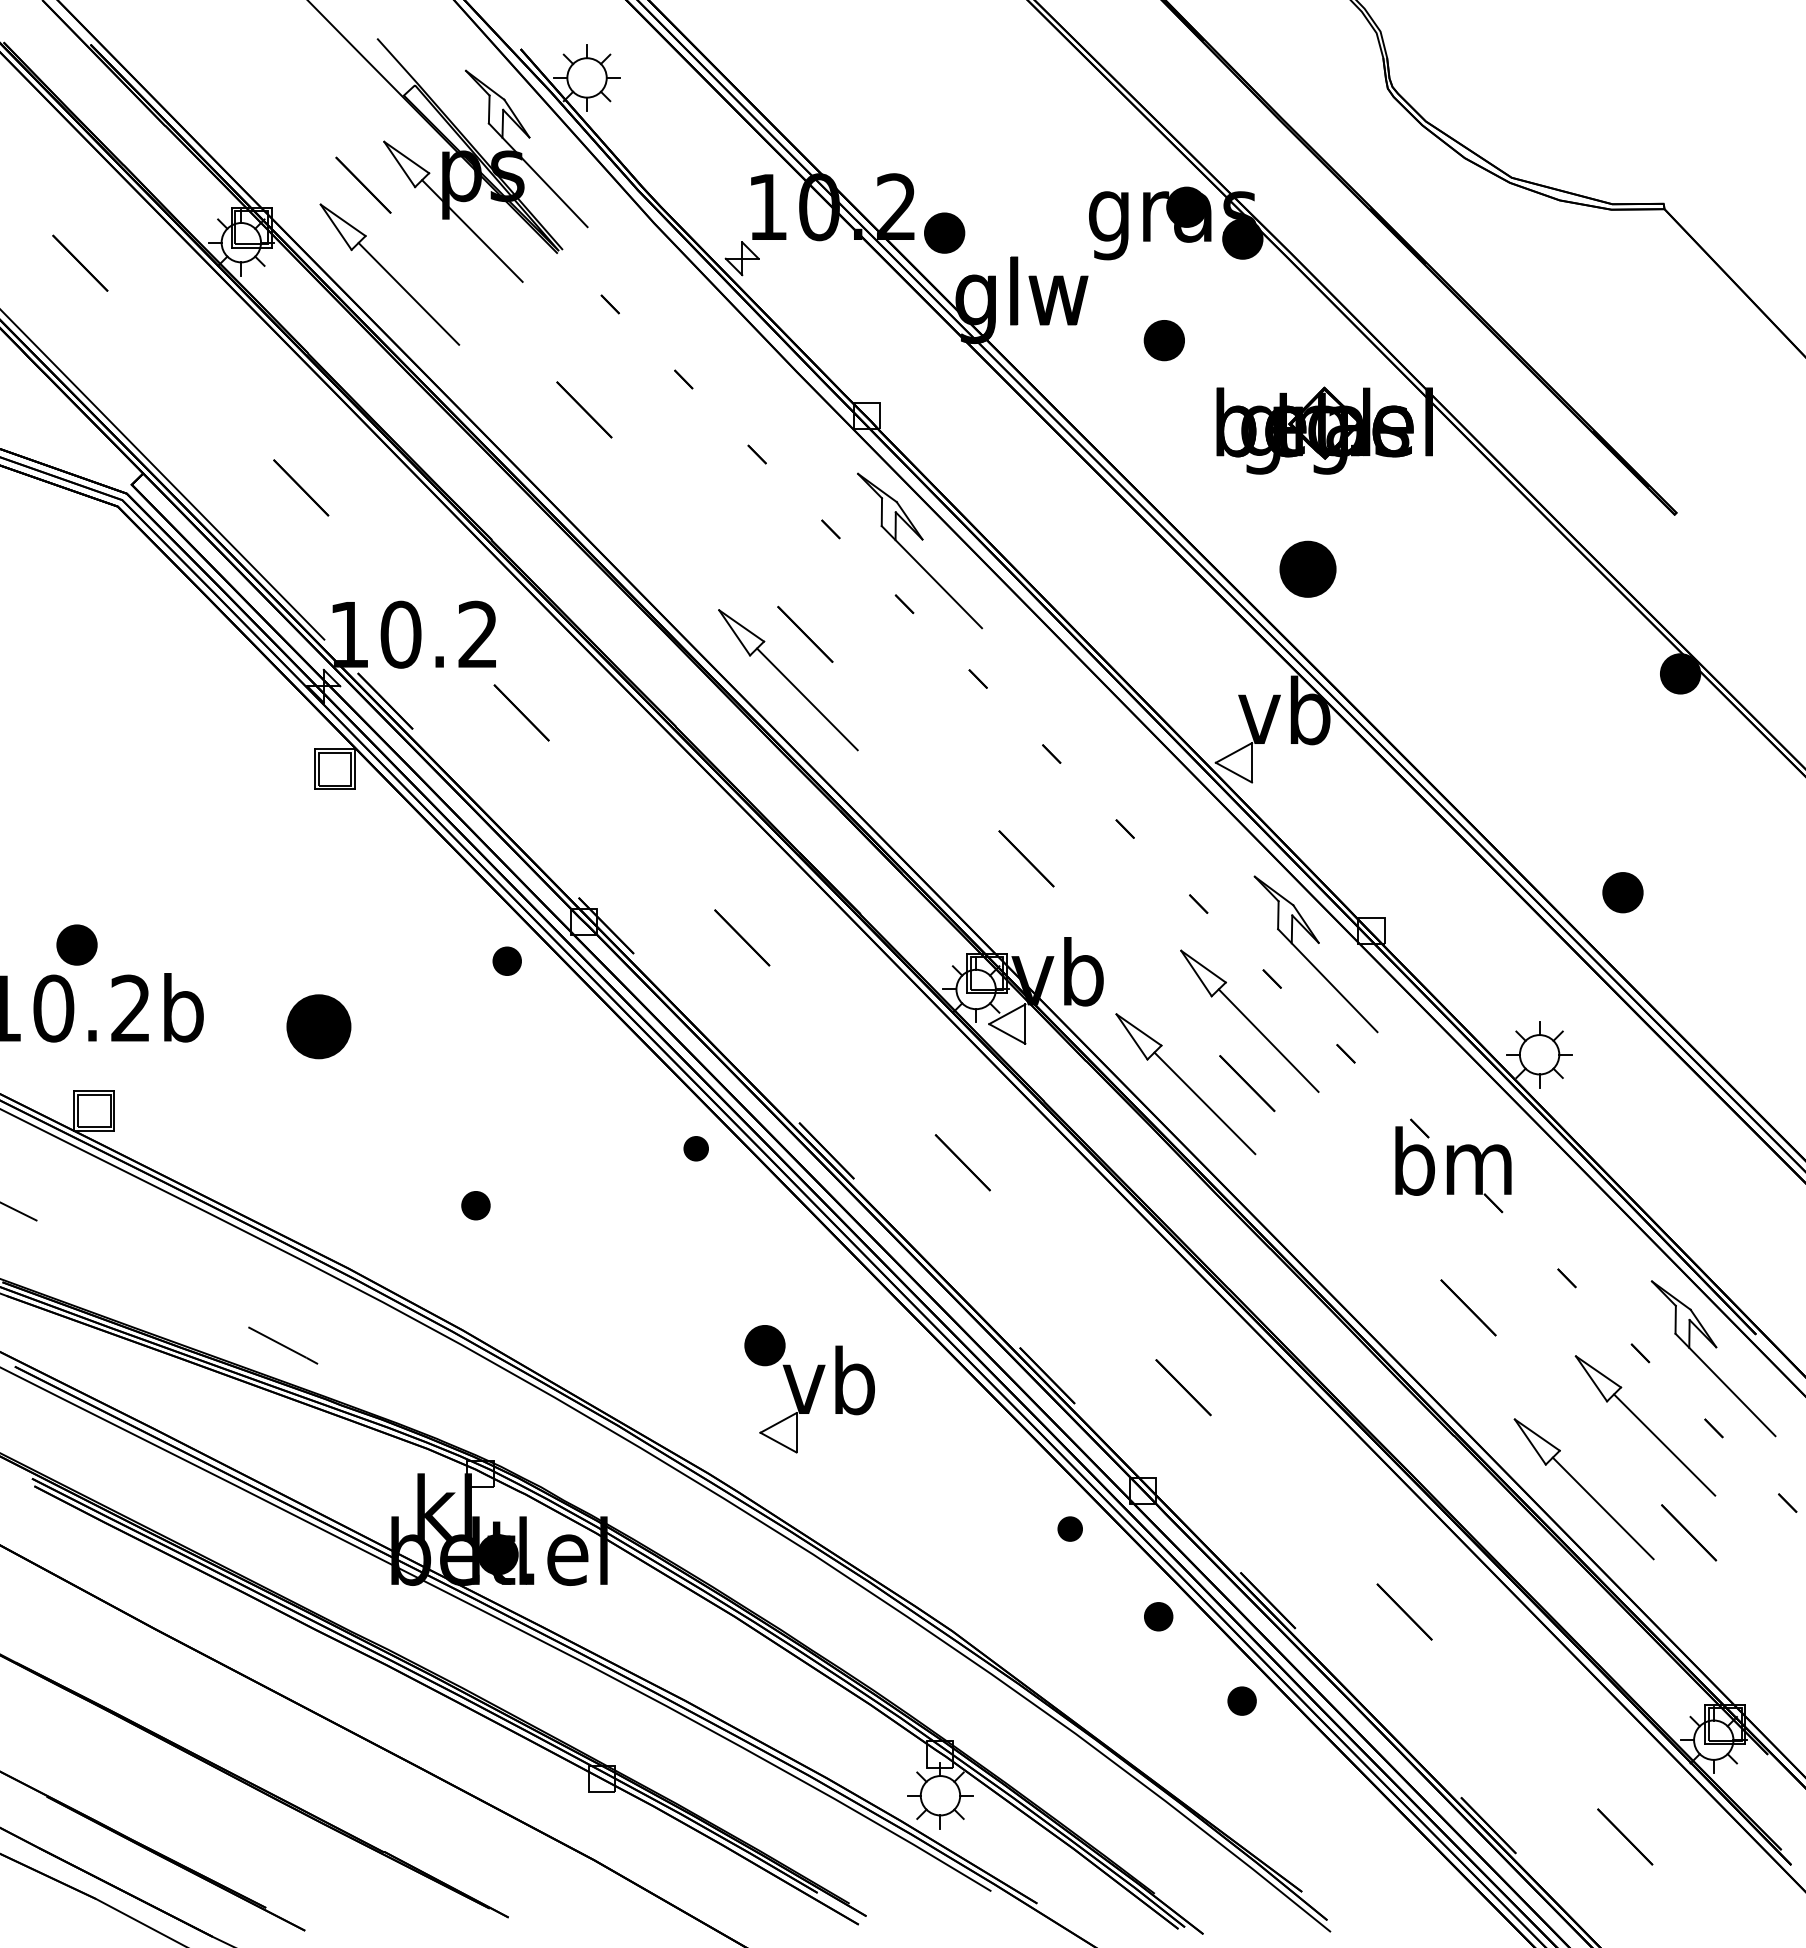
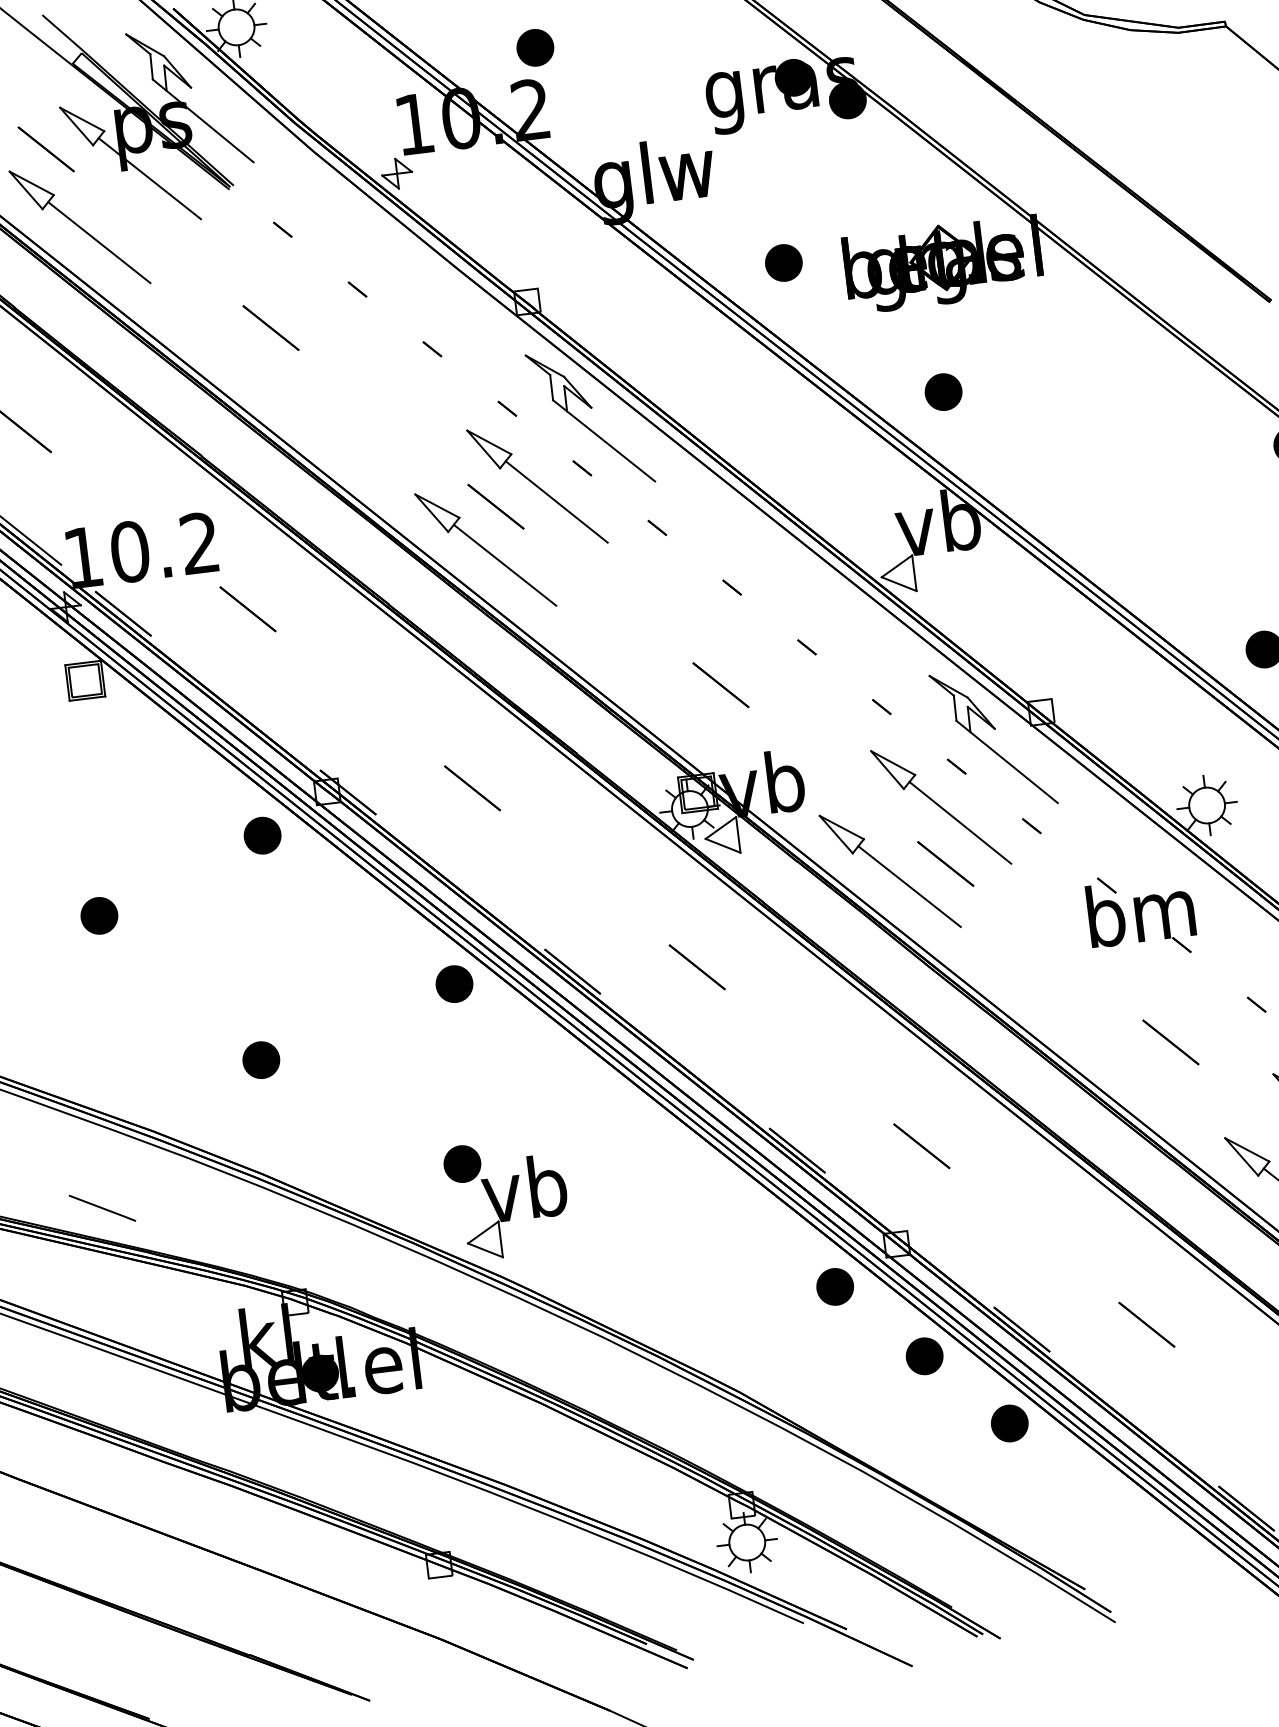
part: (944, 232) -> (535, 47), moved
part: (1163, 340) -> (783, 263), moved
part: (1307, 569) -> (943, 392), size x0.71
part: (853, 617) -> (537, 486), added
part: (506, 960) -> (261, 834), size x1.43
part: (318, 1026) -> (98, 915), size x0.62
part: (695, 1148) -> (453, 984), size x1.67
part: (475, 1205) -> (260, 1060), size x1.43
part: (809, 1389) -> (507, 1198), moved
part: (1069, 1528) -> (834, 1286), size x1.67
part: (1158, 1616) -> (924, 1356), size x1.43
part: (1241, 1700) -> (1009, 1422), size x1.43

